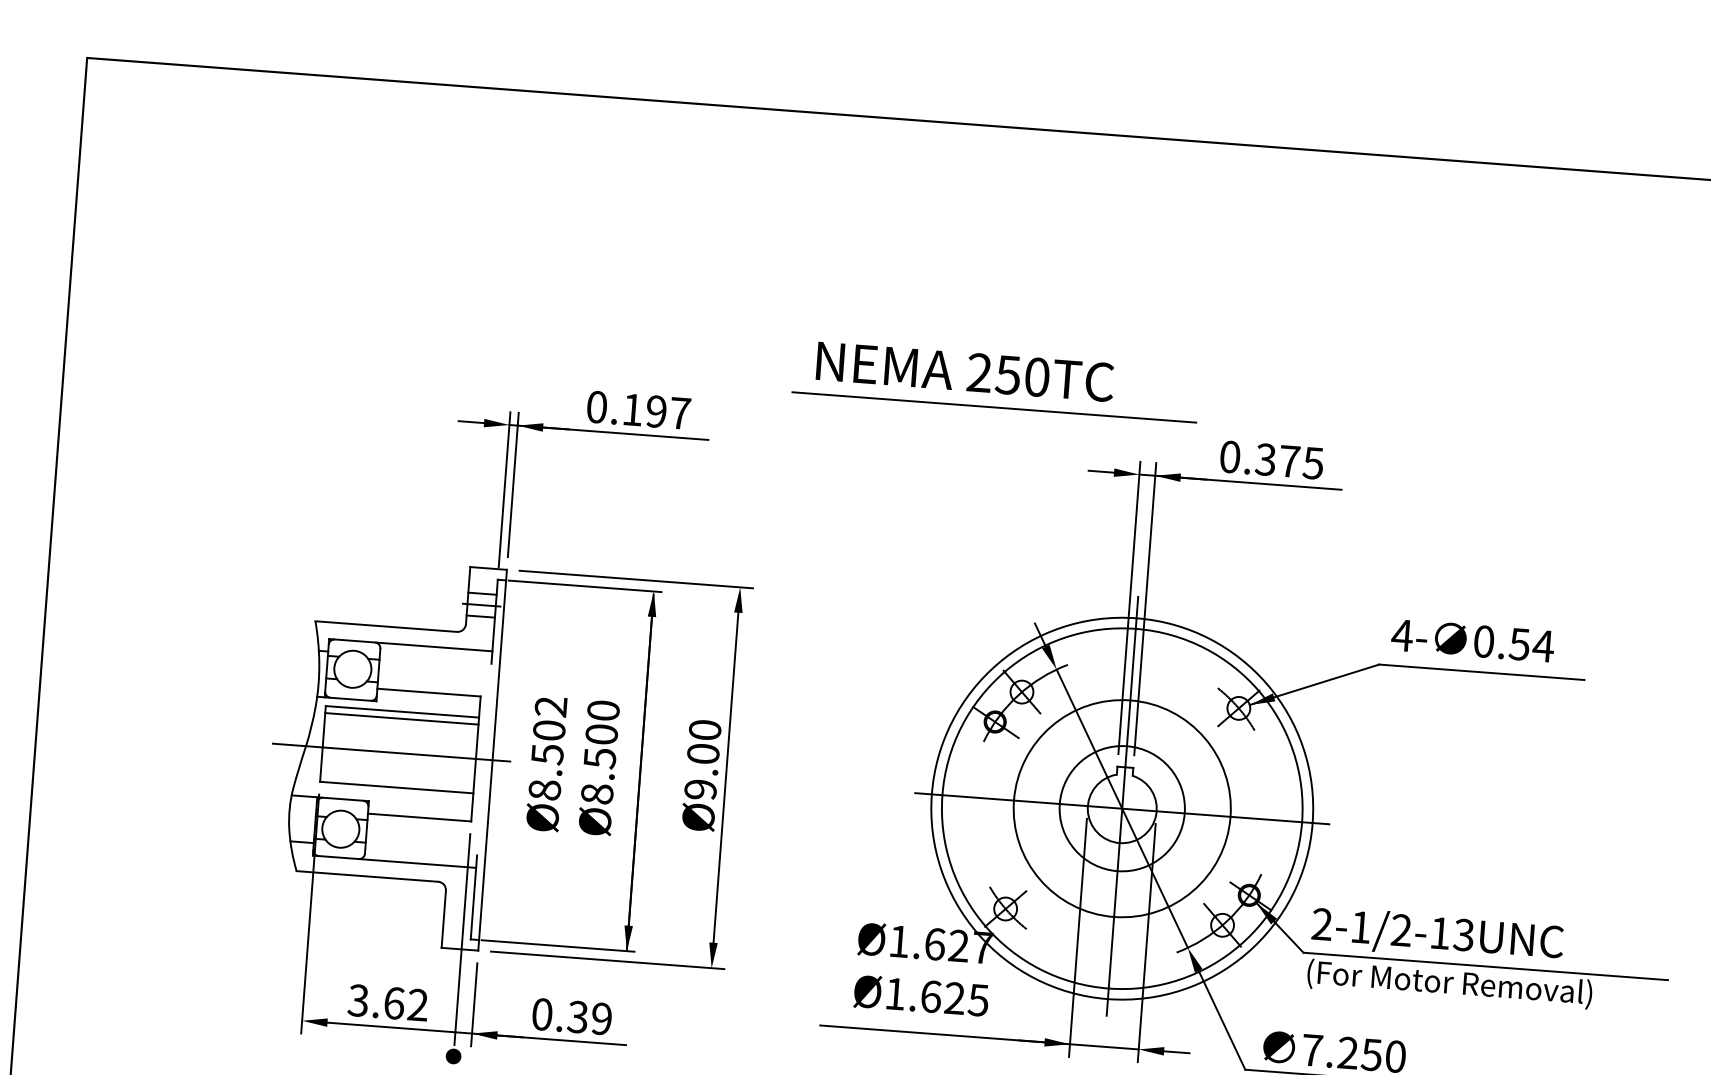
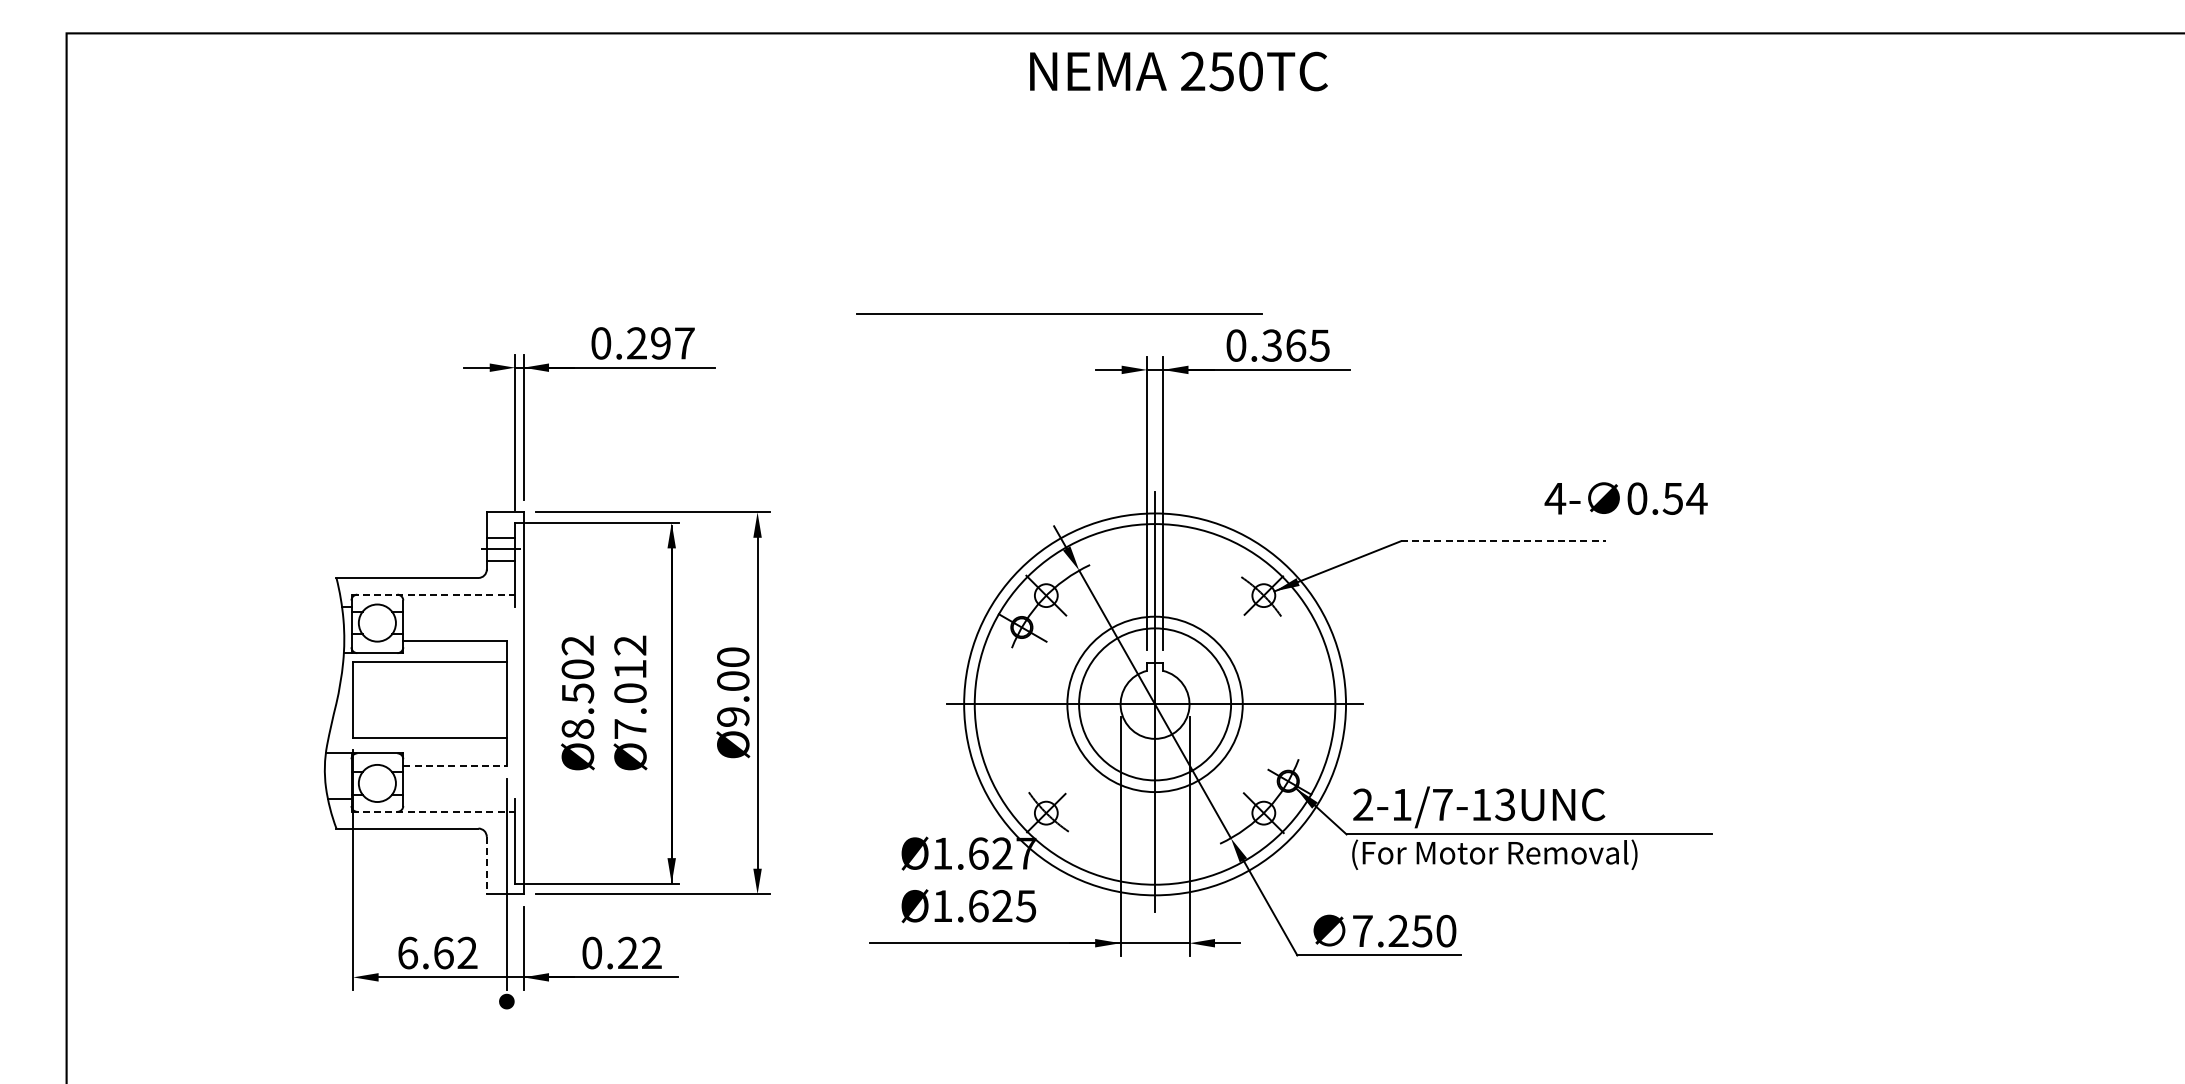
text: (965, 371) -> (1178, 71), moved
line: (994, 407) -> (1059, 313), moved
text: (632, 409) -> (636, 343), 0.197 -> 0.297
text: (1290, 461) -> (1296, 345), 0.375 -> 0.365
text: (1472, 640) -> (1625, 498), moved
line: (410, 645) -> (433, 594), solid -> dashed
line: (1481, 672) -> (1503, 541), solid -> dashed
line: (401, 718) -> (429, 668), removed
text: (600, 751) -> (630, 686), Ø8.502^M^JØ8.500 -> Ø8.502^M^JØ7.012
line: (391, 752) -> (422, 703), removed
circle: (1121, 807) -> (1154, 703), size x0.7
circle: (1121, 808) -> (1154, 704), size x1.4
line: (420, 817) -> (455, 765), solid -> dashed
line: (394, 861) -> (433, 811), solid -> dashed
line: (443, 919) -> (486, 865), solid -> dashed
text: (1401, 930) -> (1442, 804), 2-1/2-13UNC -> 2-1/7-13UNC
text: (358, 1000) -> (407, 952), 3.62 -> 6.62
text: (589, 1018) -> (639, 953), 0.39 -> 0.22

